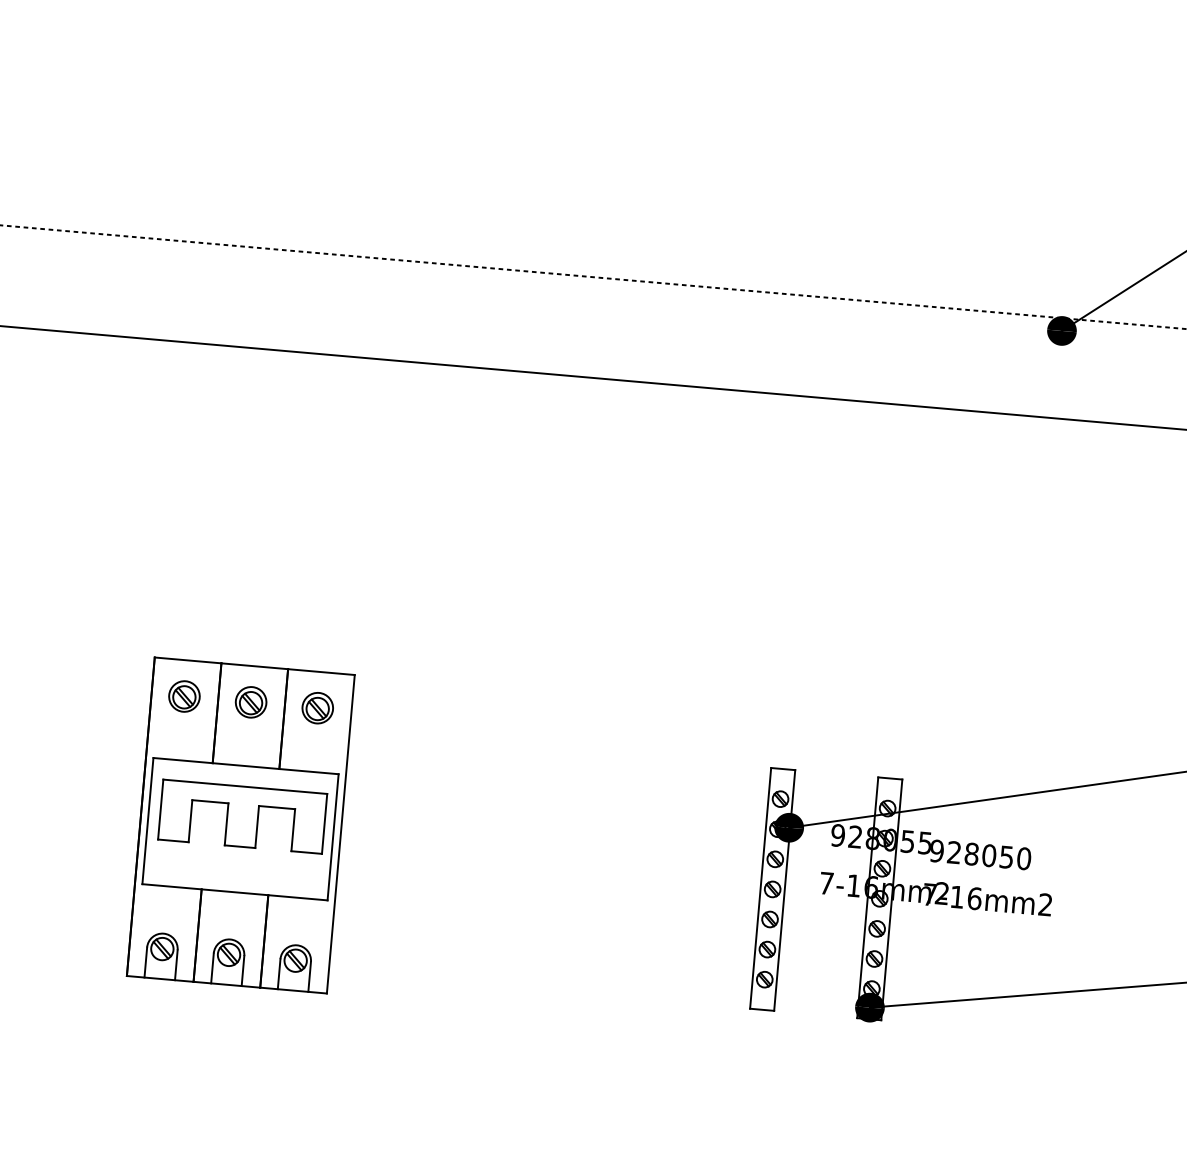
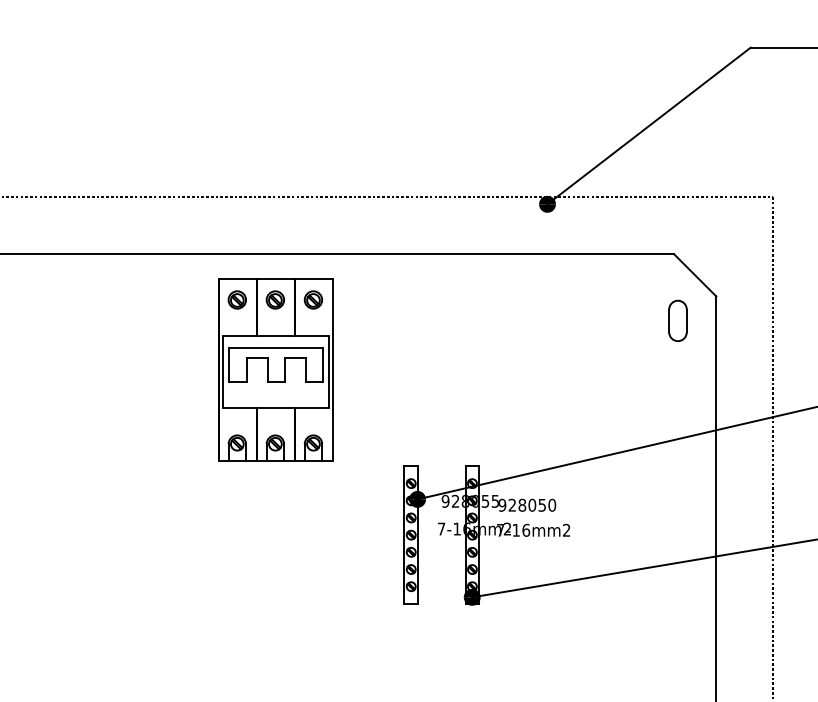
part: (240, 824) -> (275, 369), moved

